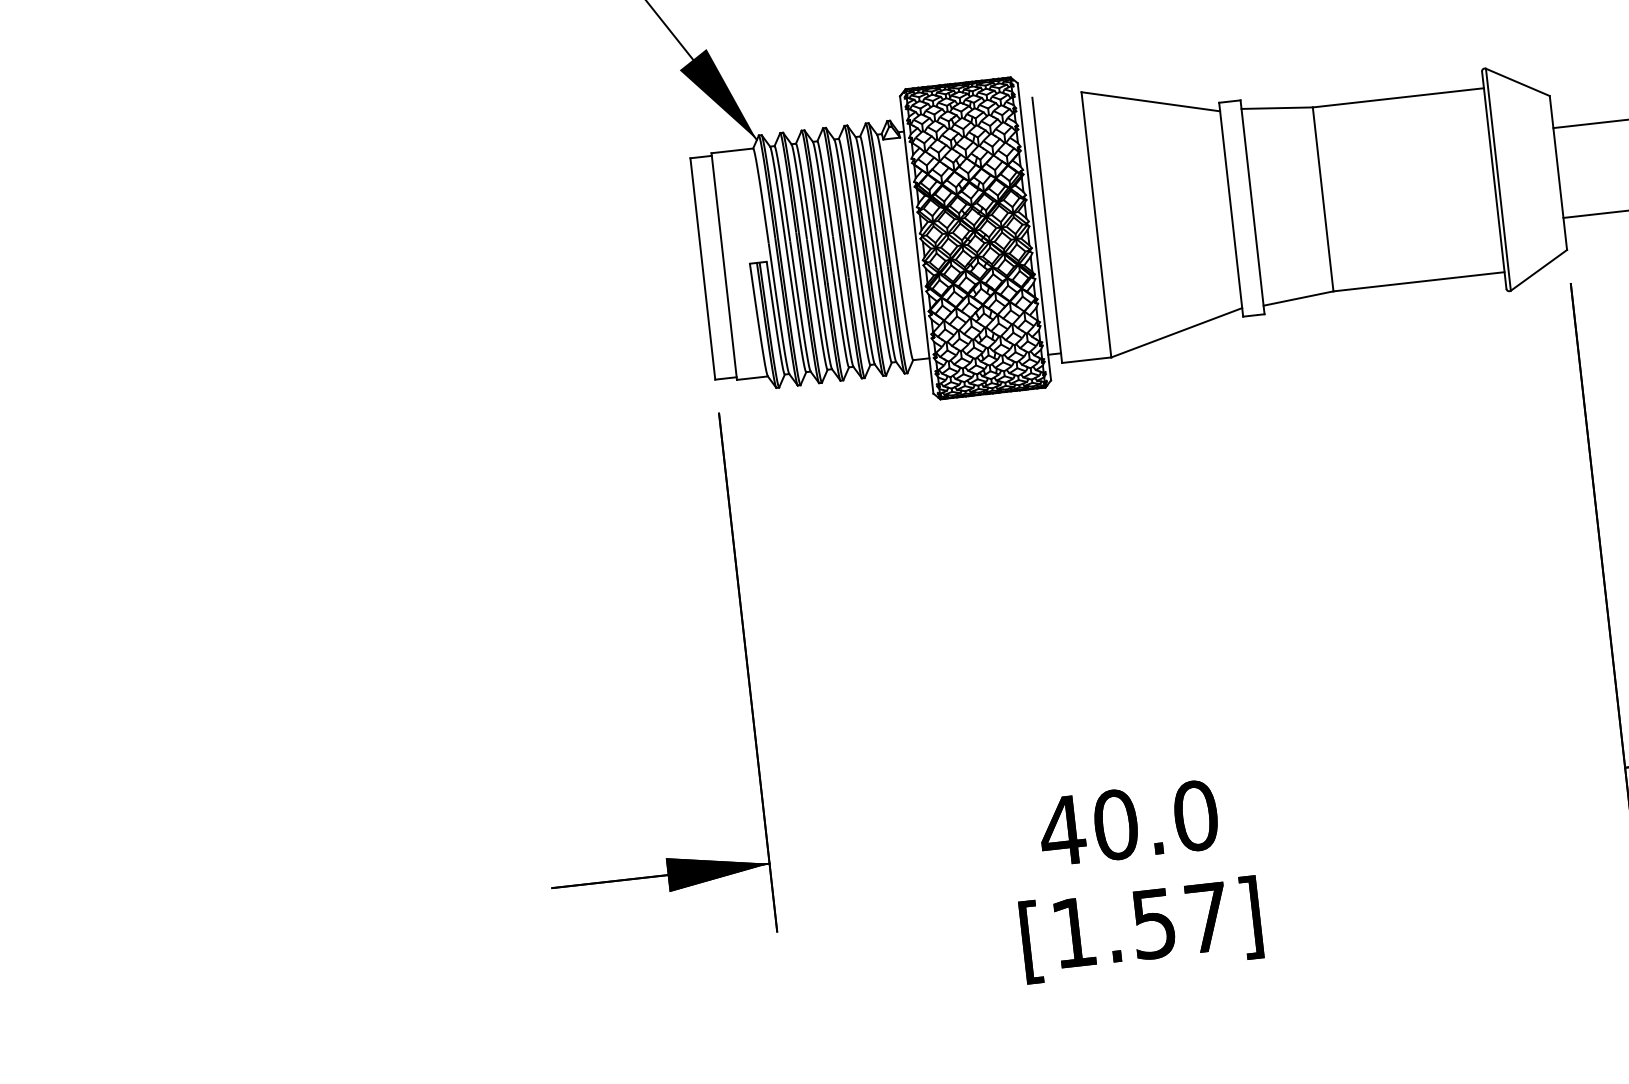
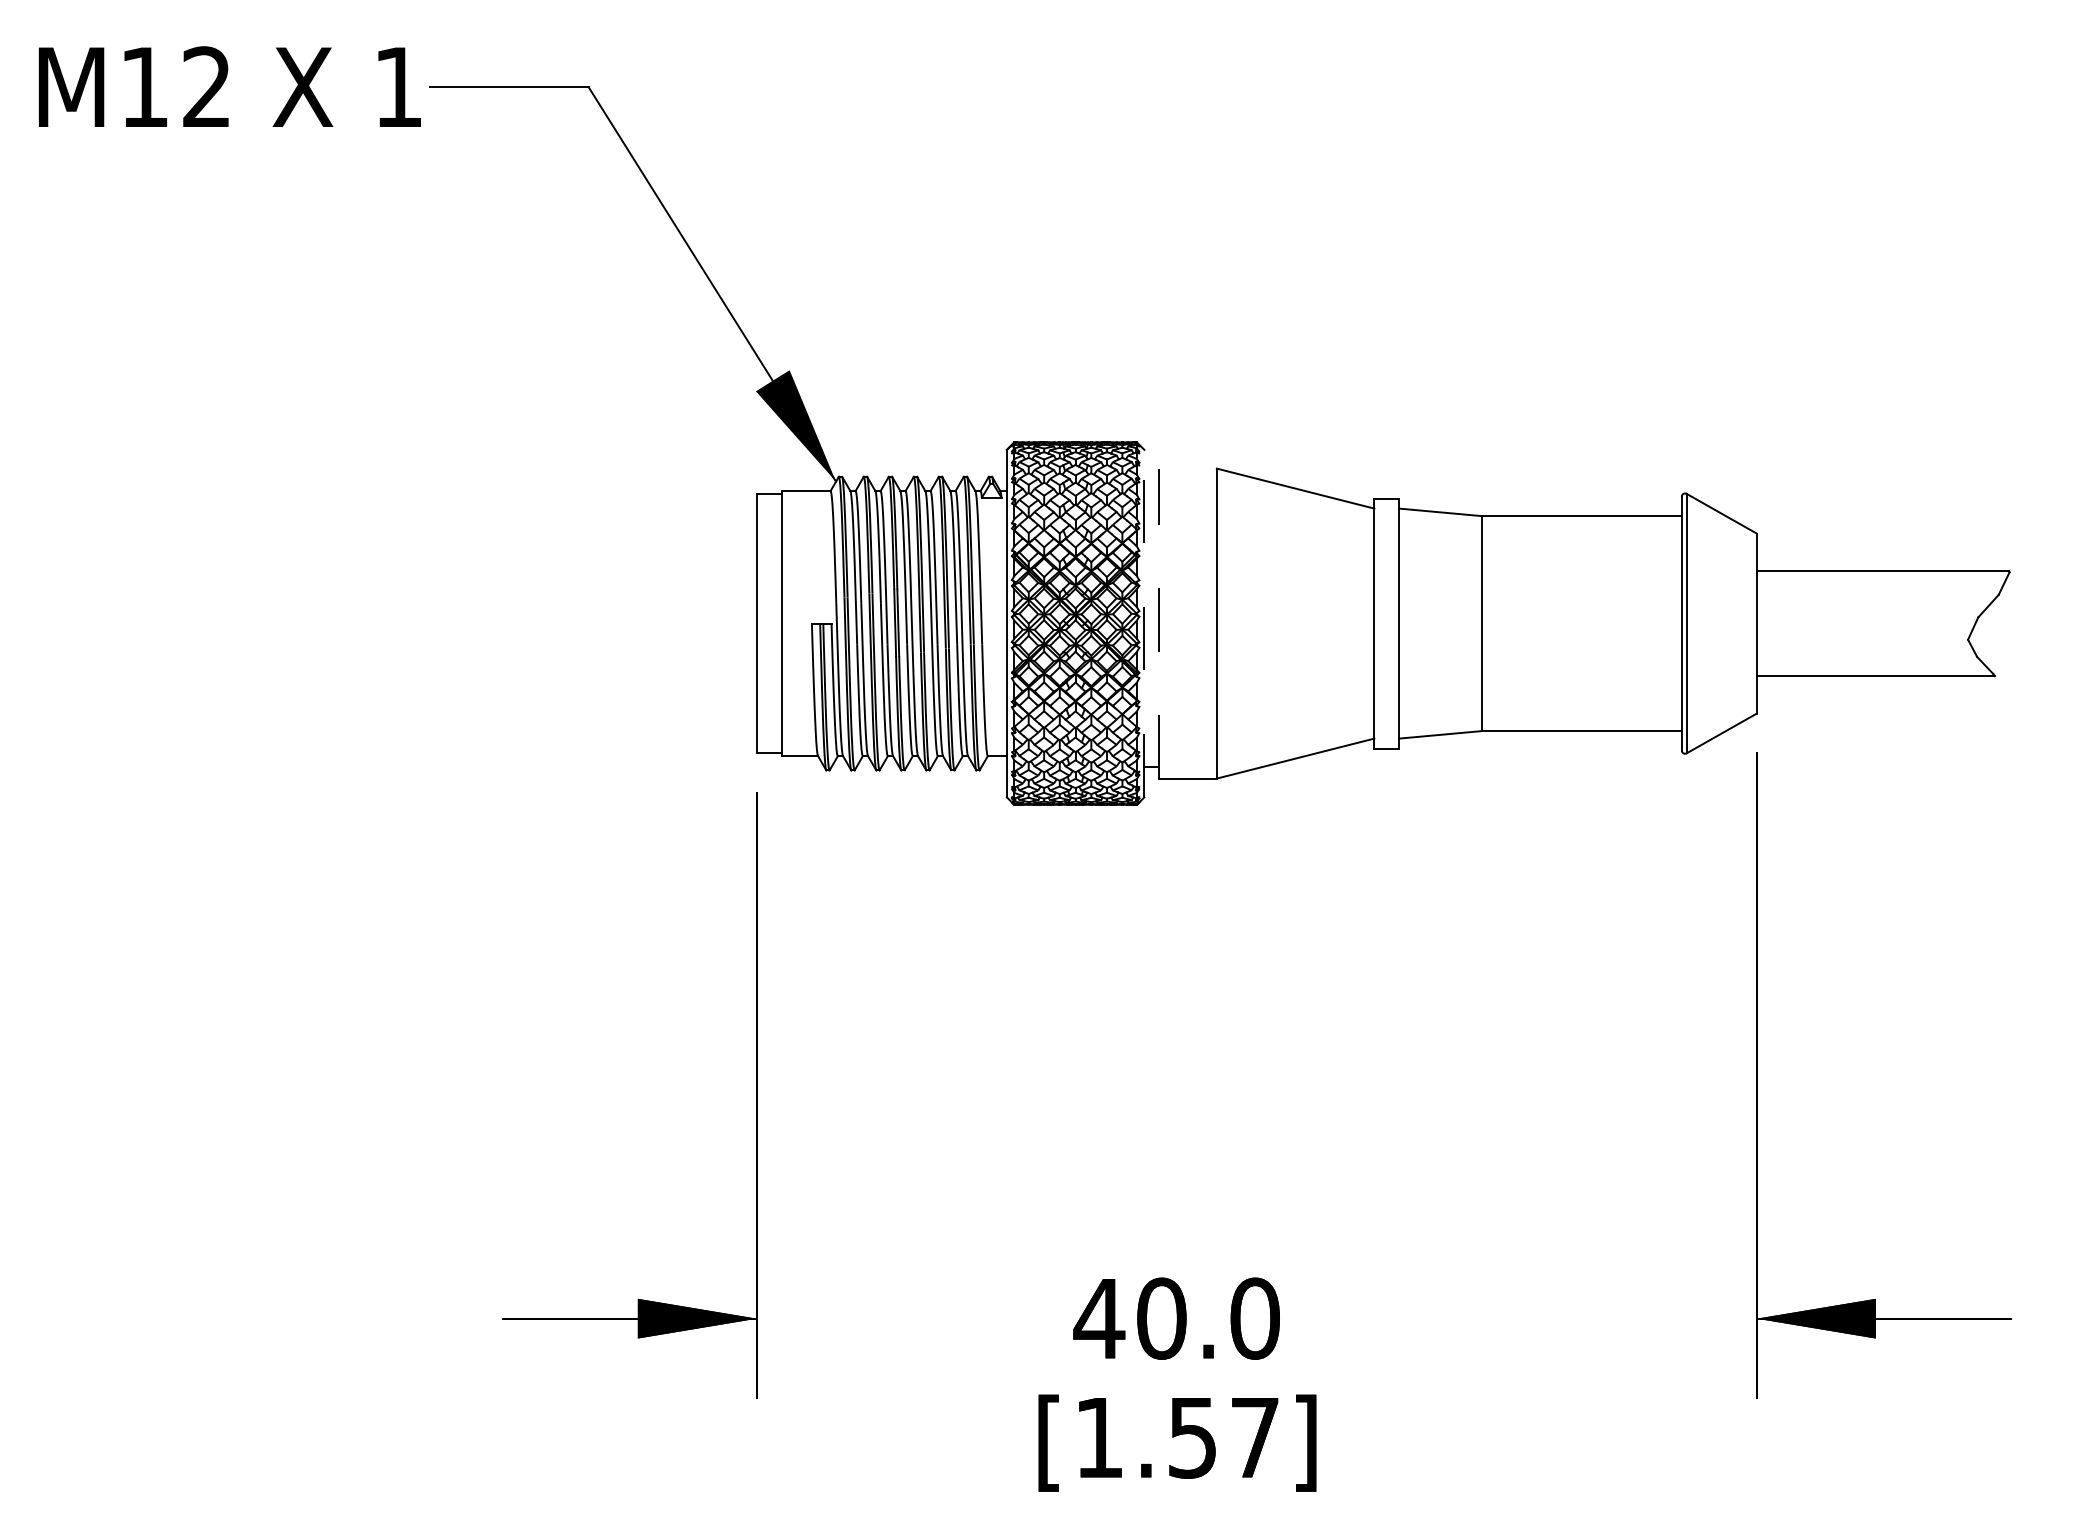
line: (1047, 230) -> (1159, 623), solid -> dashed
line: (1034, 231) -> (1144, 623), solid -> dashed

